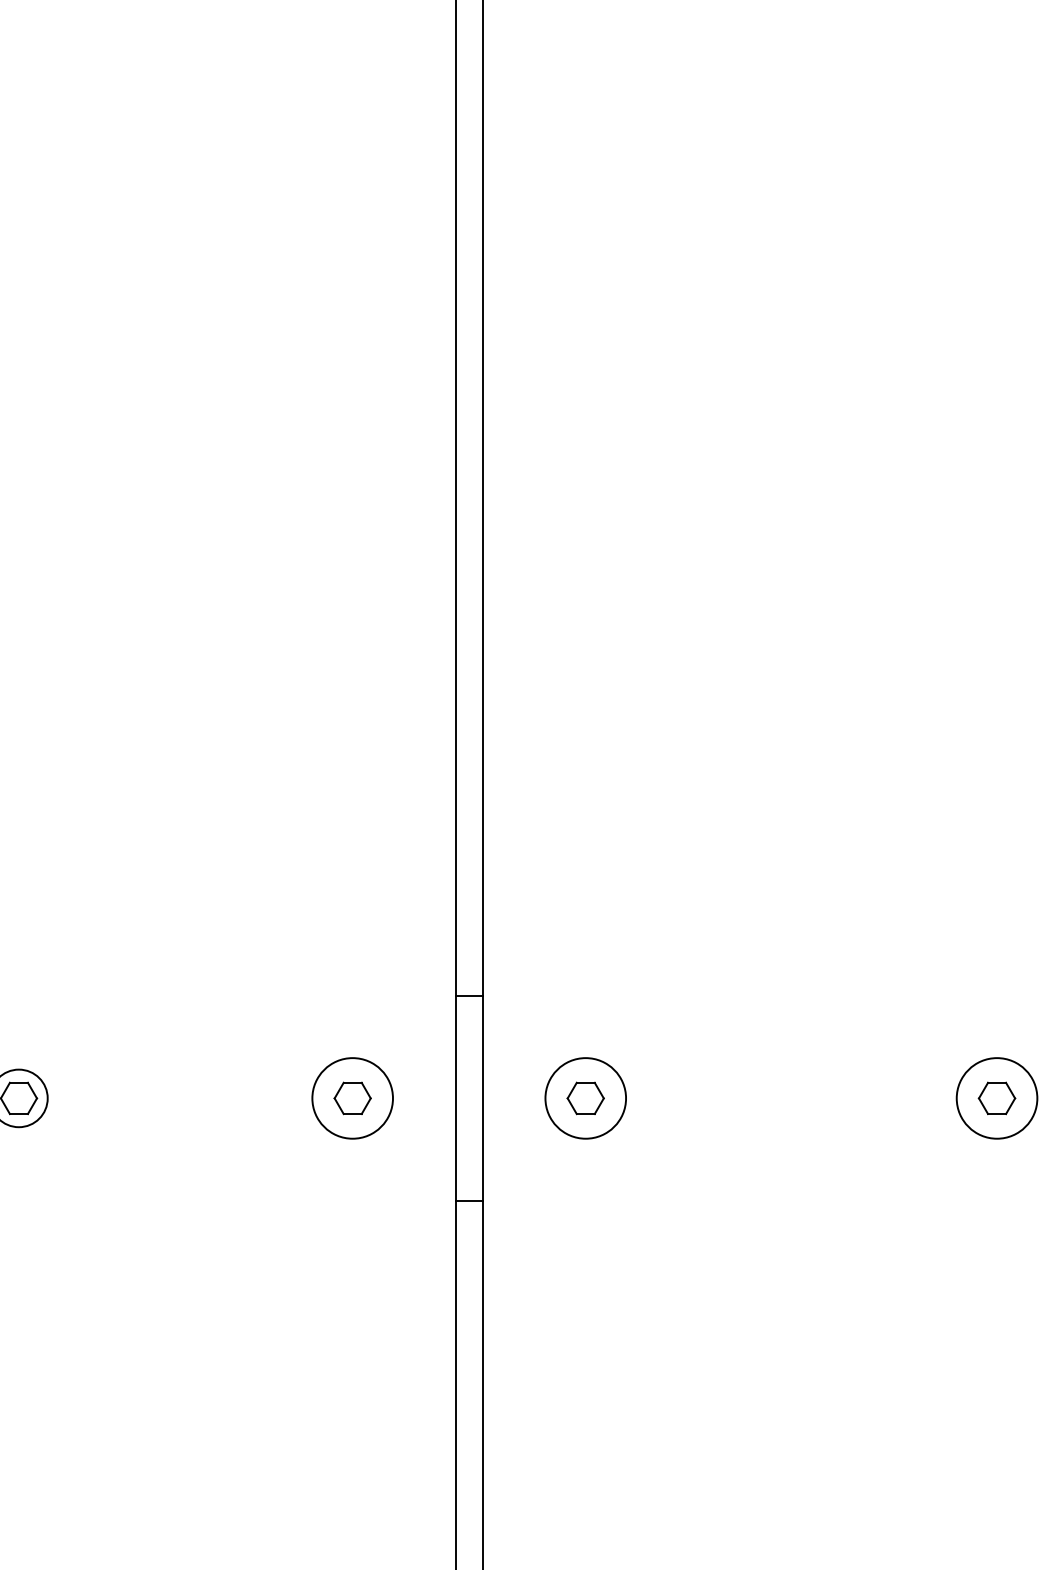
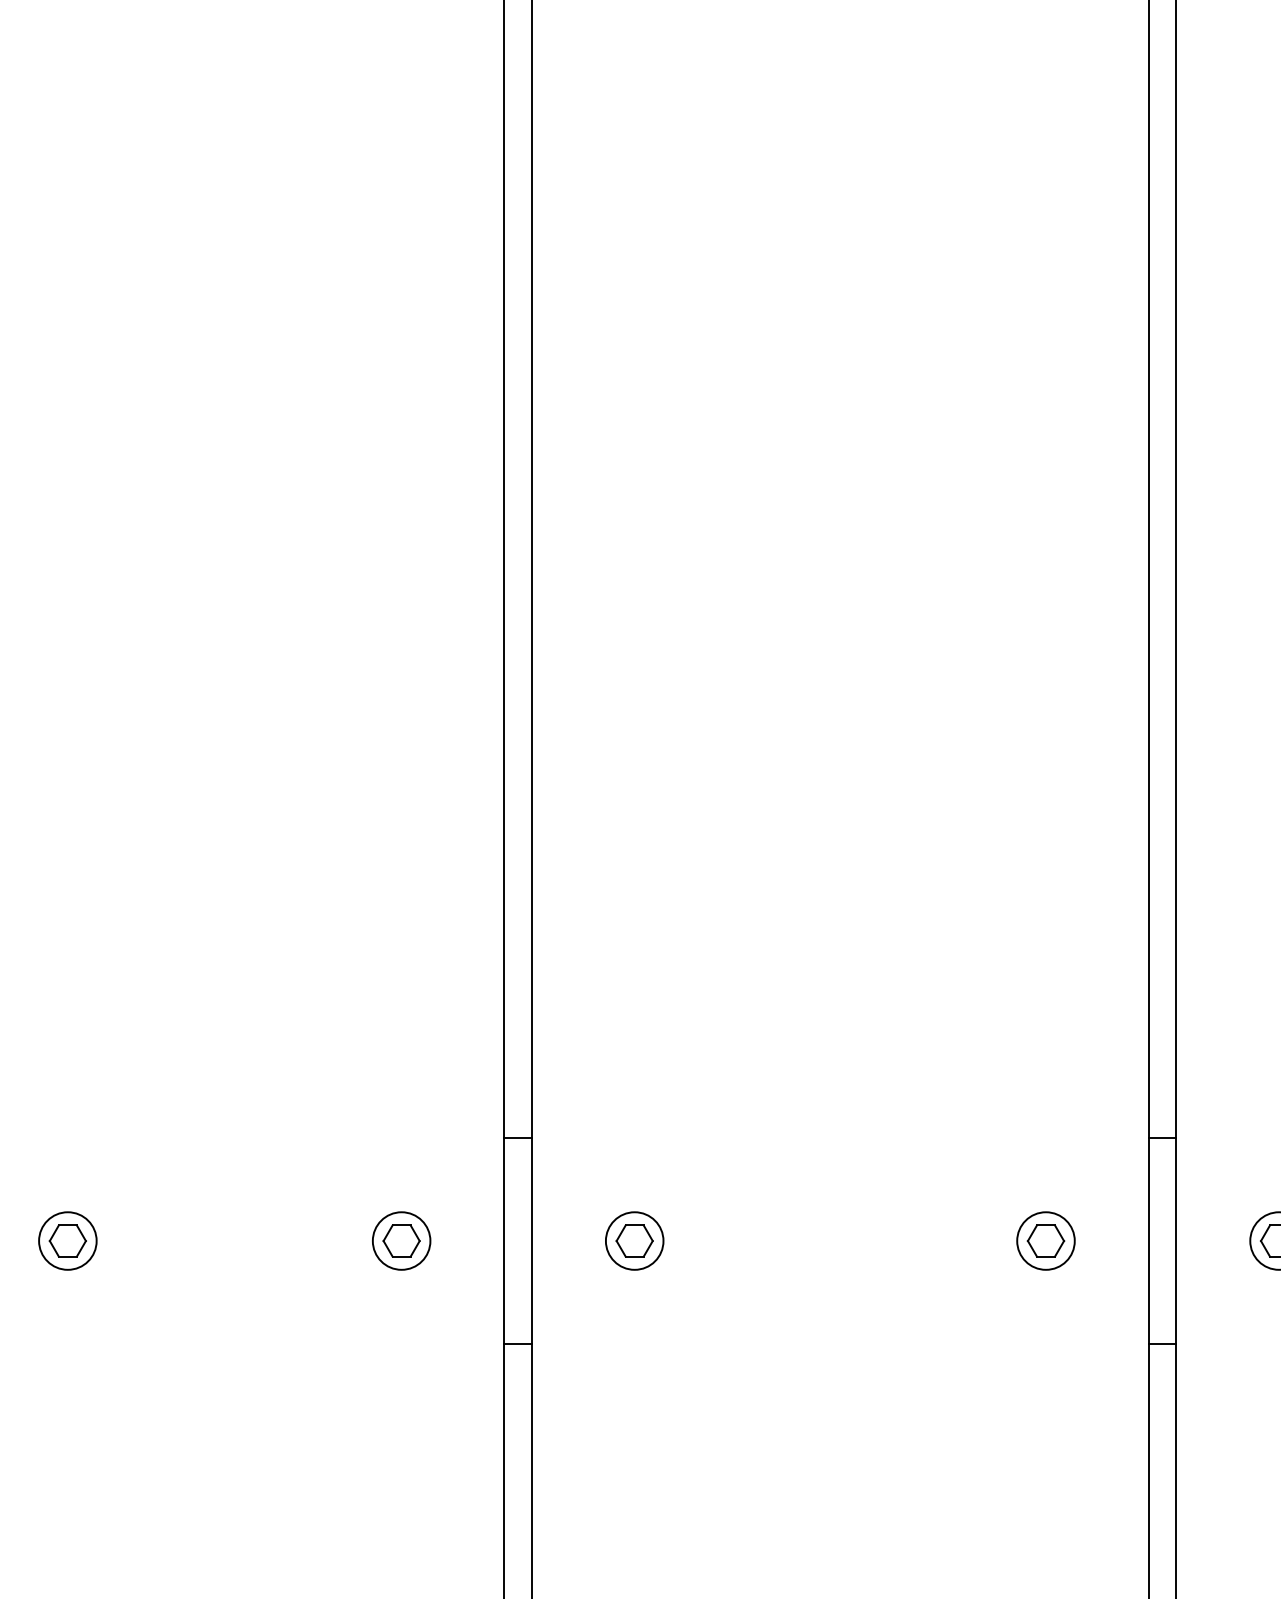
circle: (352, 1097) -> (401, 1240), size x0.71
circle: (585, 1097) -> (634, 1240), size x0.71
circle: (996, 1097) -> (1045, 1240), size x0.71

